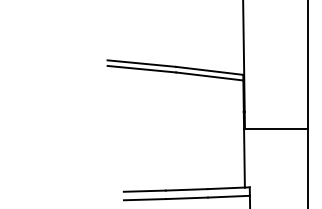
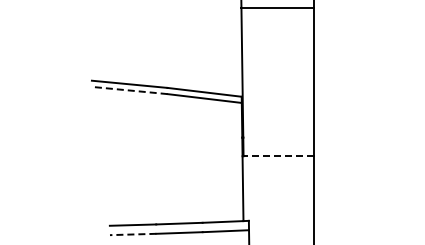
line: (141, 69) -> (129, 90), solid -> dashed
line: (276, 129) -> (278, 156), solid -> dashed
line: (144, 199) -> (132, 234), solid -> dashed

